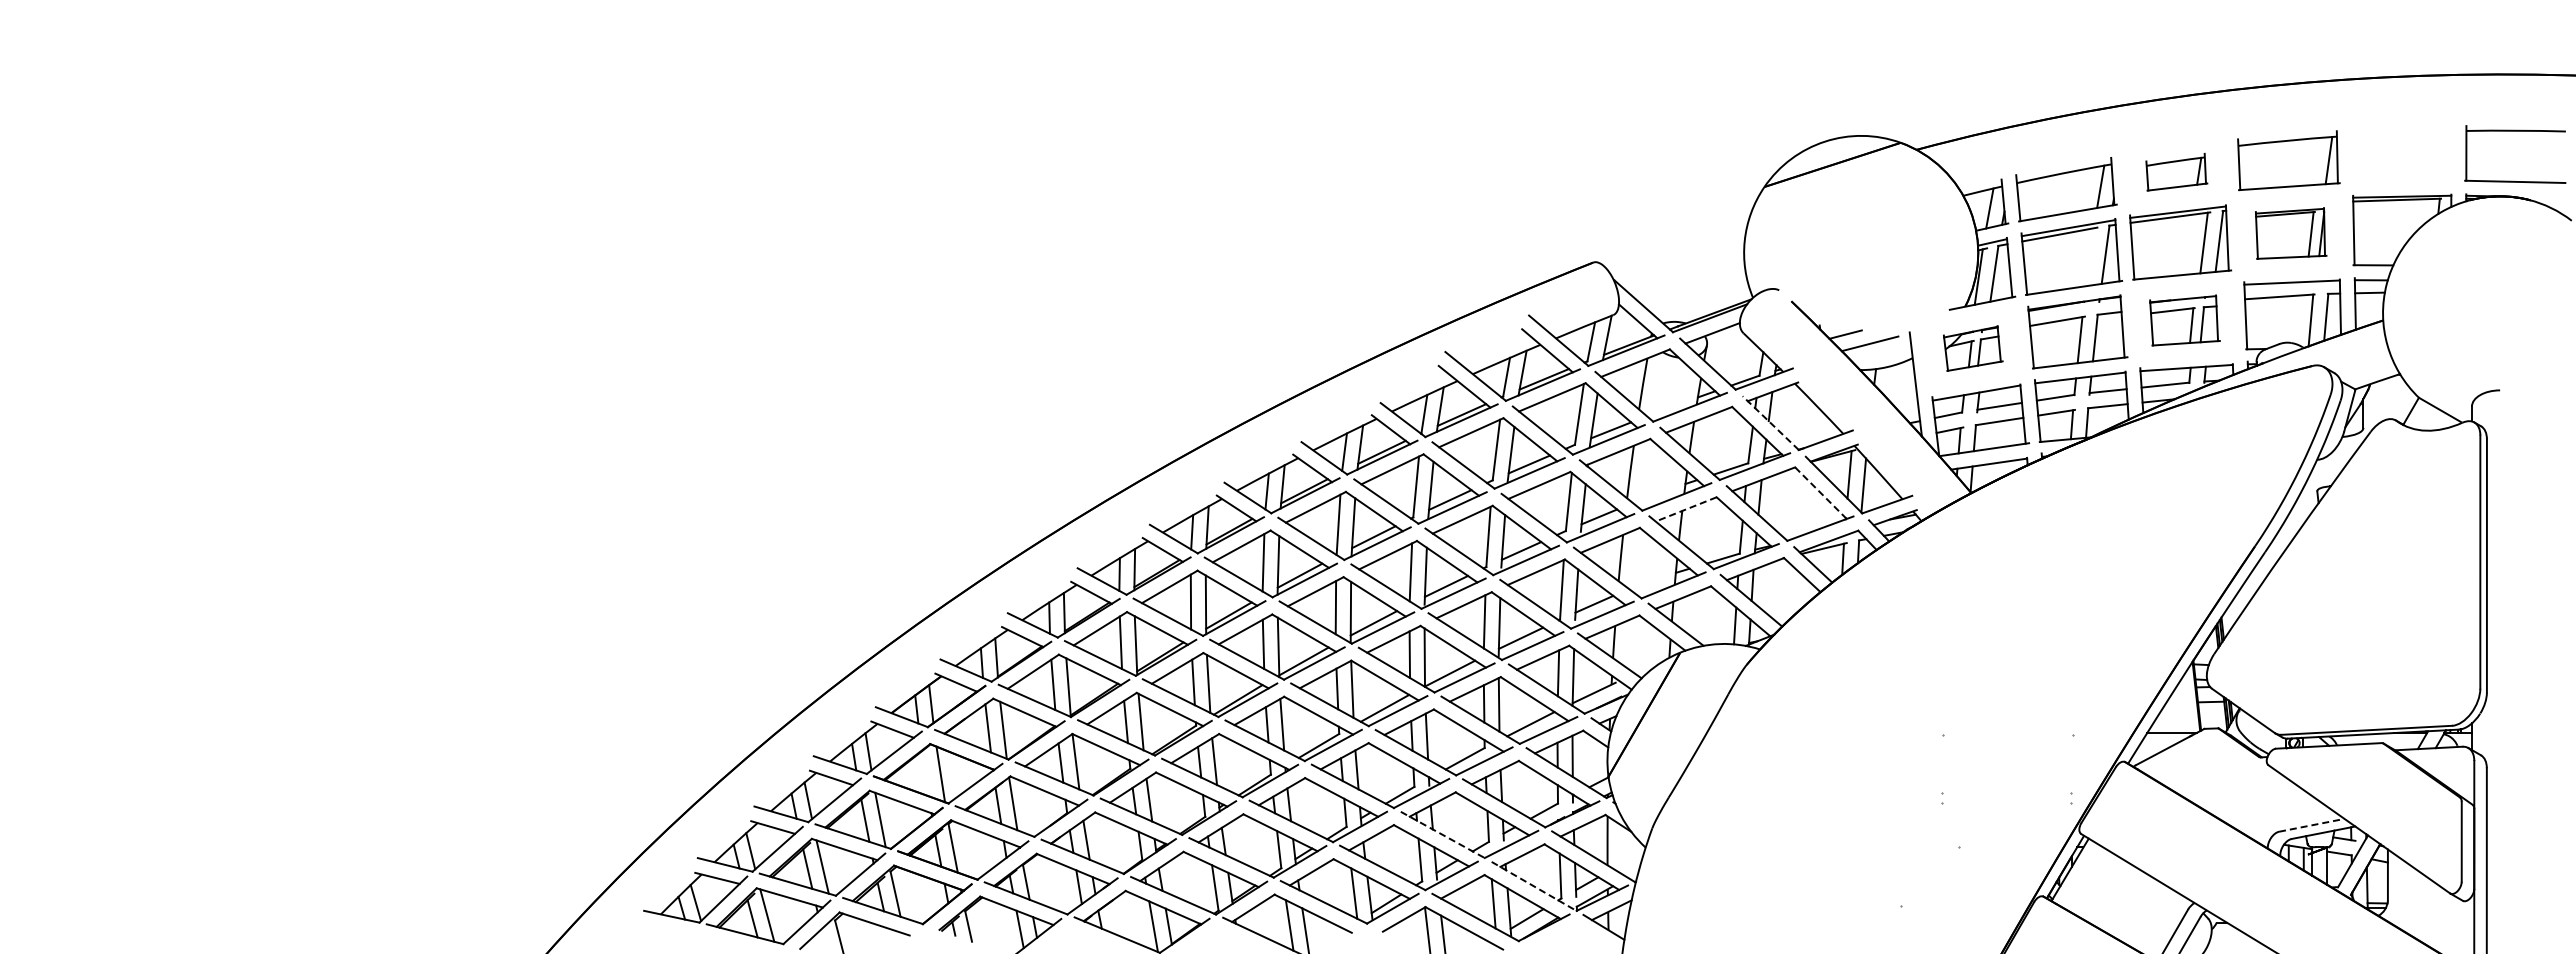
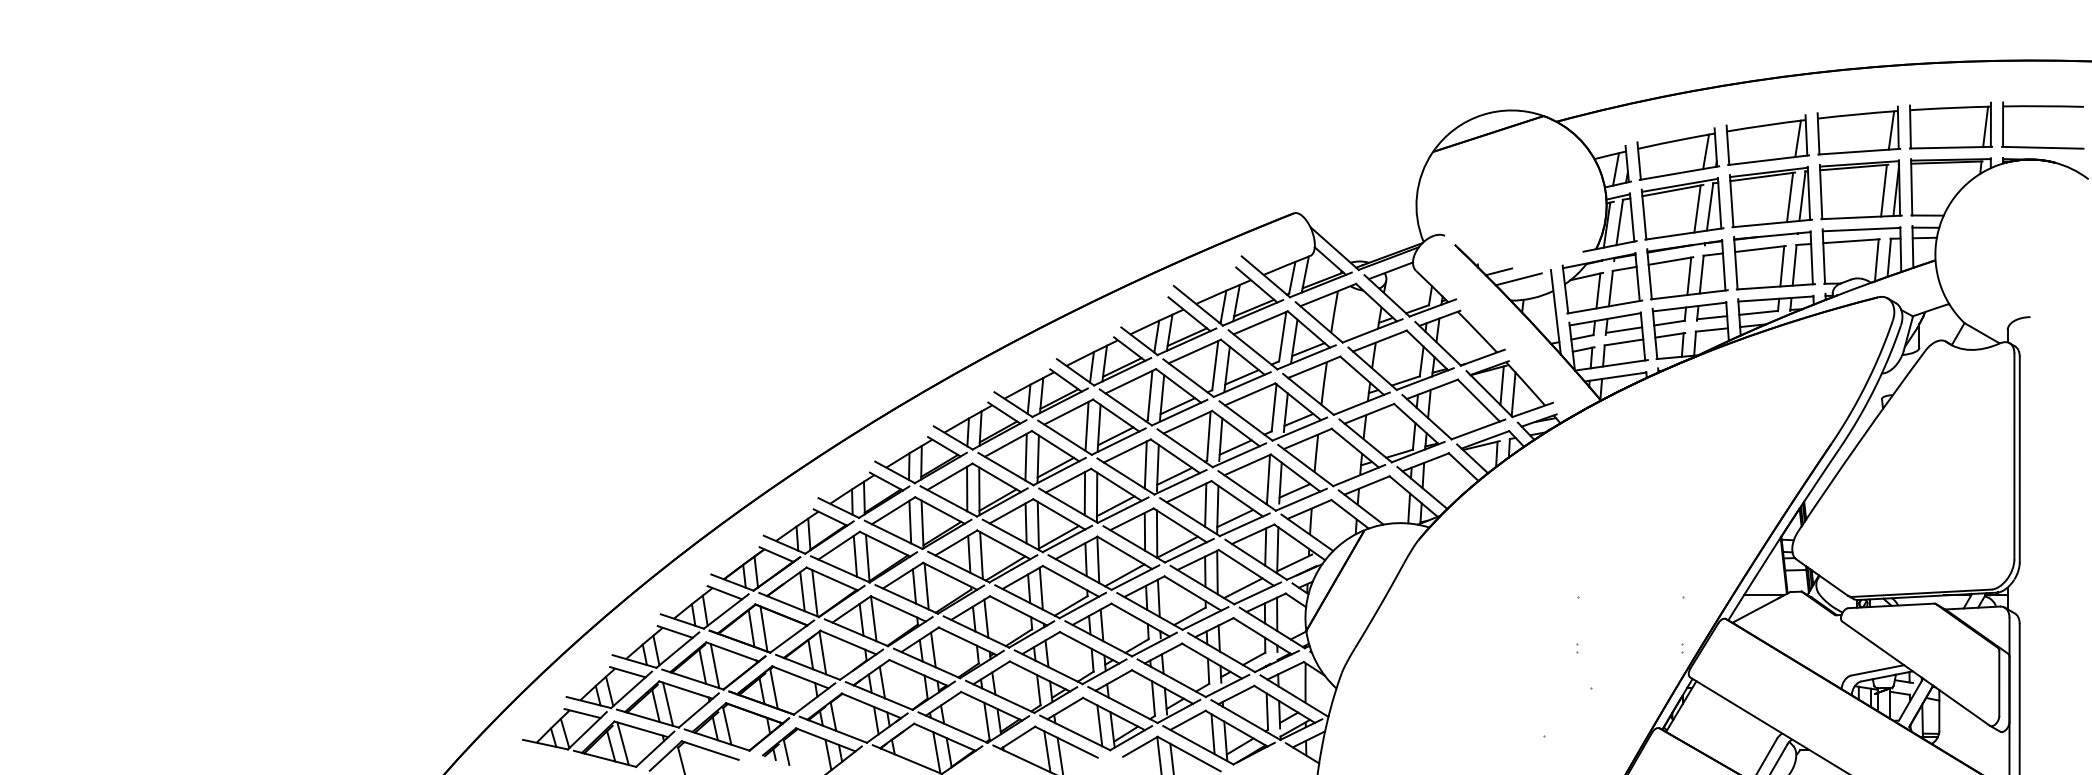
part: (2401, 154) -> (1950, 125), added
part: (2176, 171) -> (1767, 139), size x1.67
part: (2290, 233) -> (1860, 189), size x1.43
line: (2090, 257) -> (1697, 209), added
part: (2184, 320) -> (1774, 260), size x1.43
part: (1973, 348) -> (1602, 283), size x1.67
line: (1770, 423) -> (1437, 344), dashed -> solid
line: (1820, 492) -> (1478, 400), dashed -> solid
line: (1686, 509) -> (1369, 413), dashed -> solid
line: (925, 773) -> (751, 628), added
line: (2312, 825) -> (1878, 670), dashed -> solid
line: (1442, 834) -> (1171, 677), dashed -> solid
line: (1534, 886) -> (1246, 720), dashed -> solid

